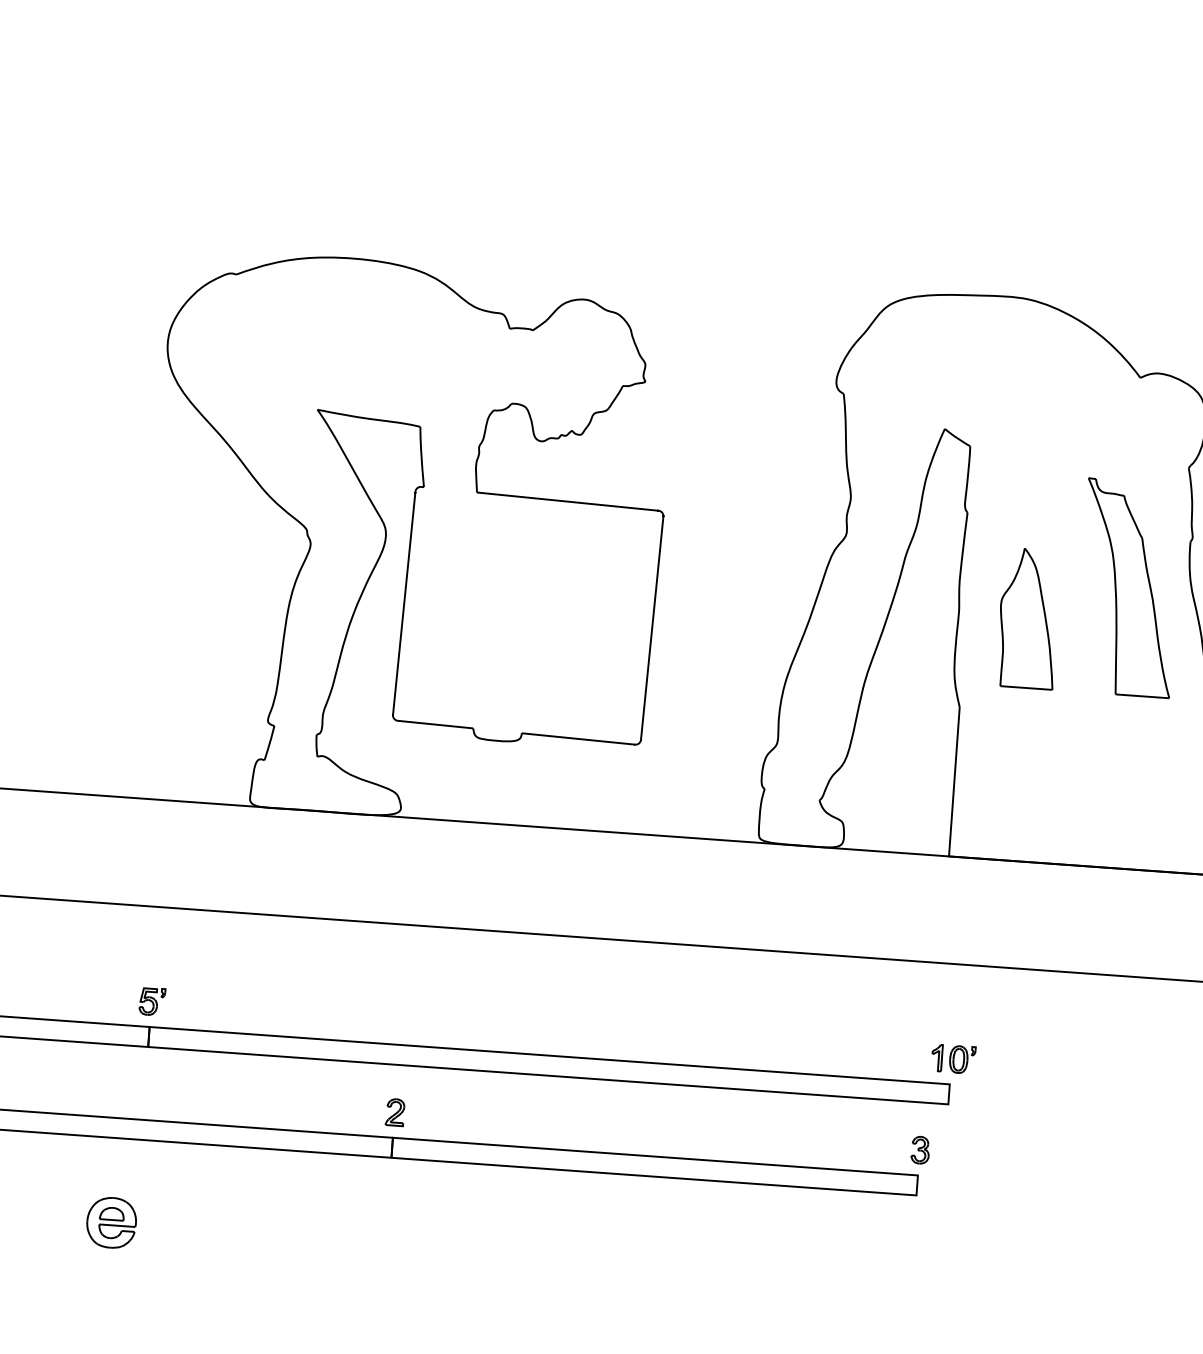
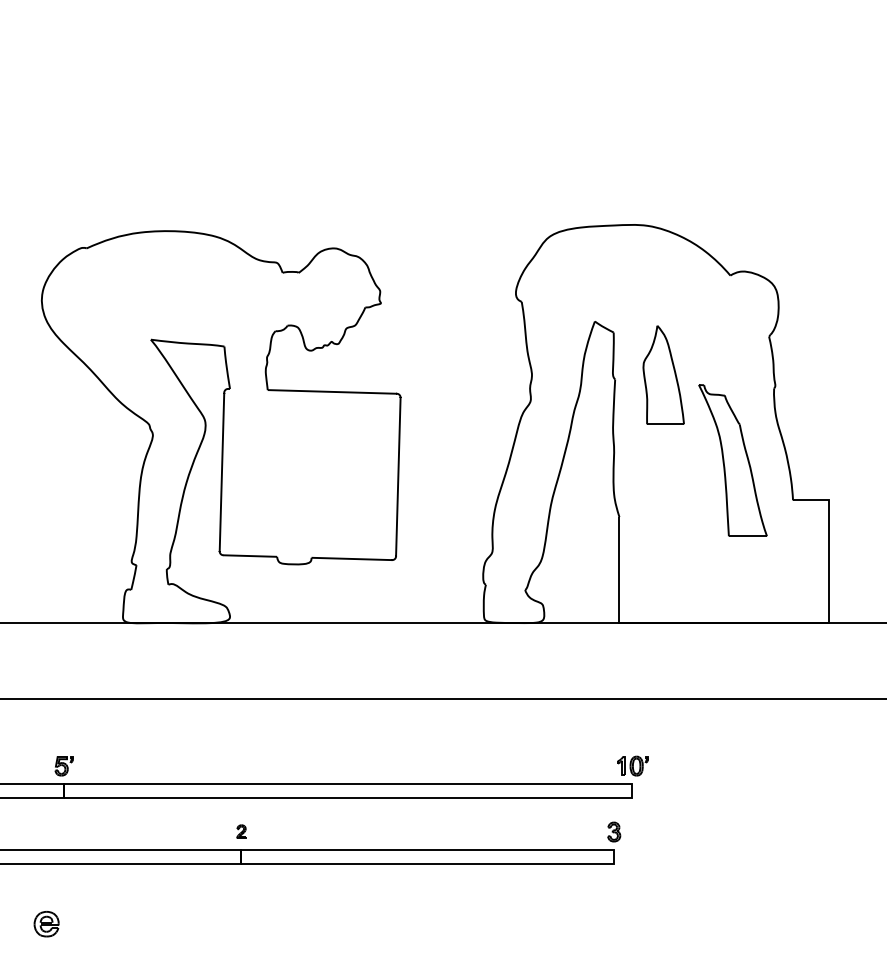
part: (1128, 587) -> (732, 460), moved
part: (1028, 617) -> (663, 374), moved
part: (395, 1111) -> (241, 831), size x0.7
part: (111, 1221) -> (46, 923), size x0.7

